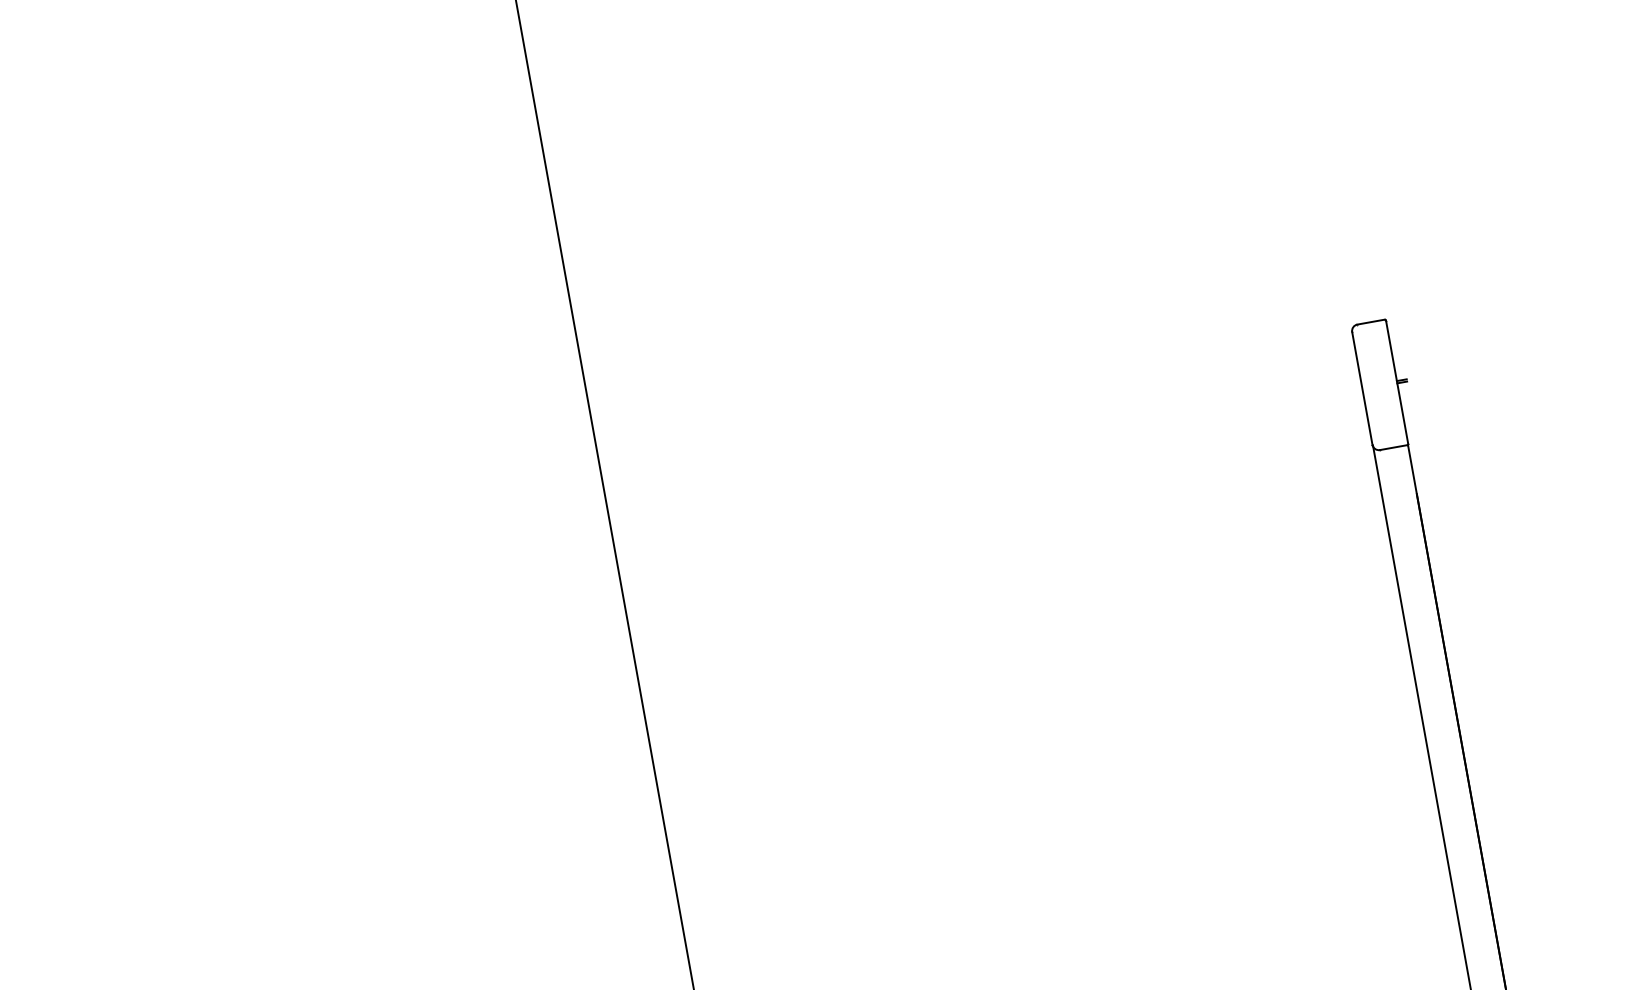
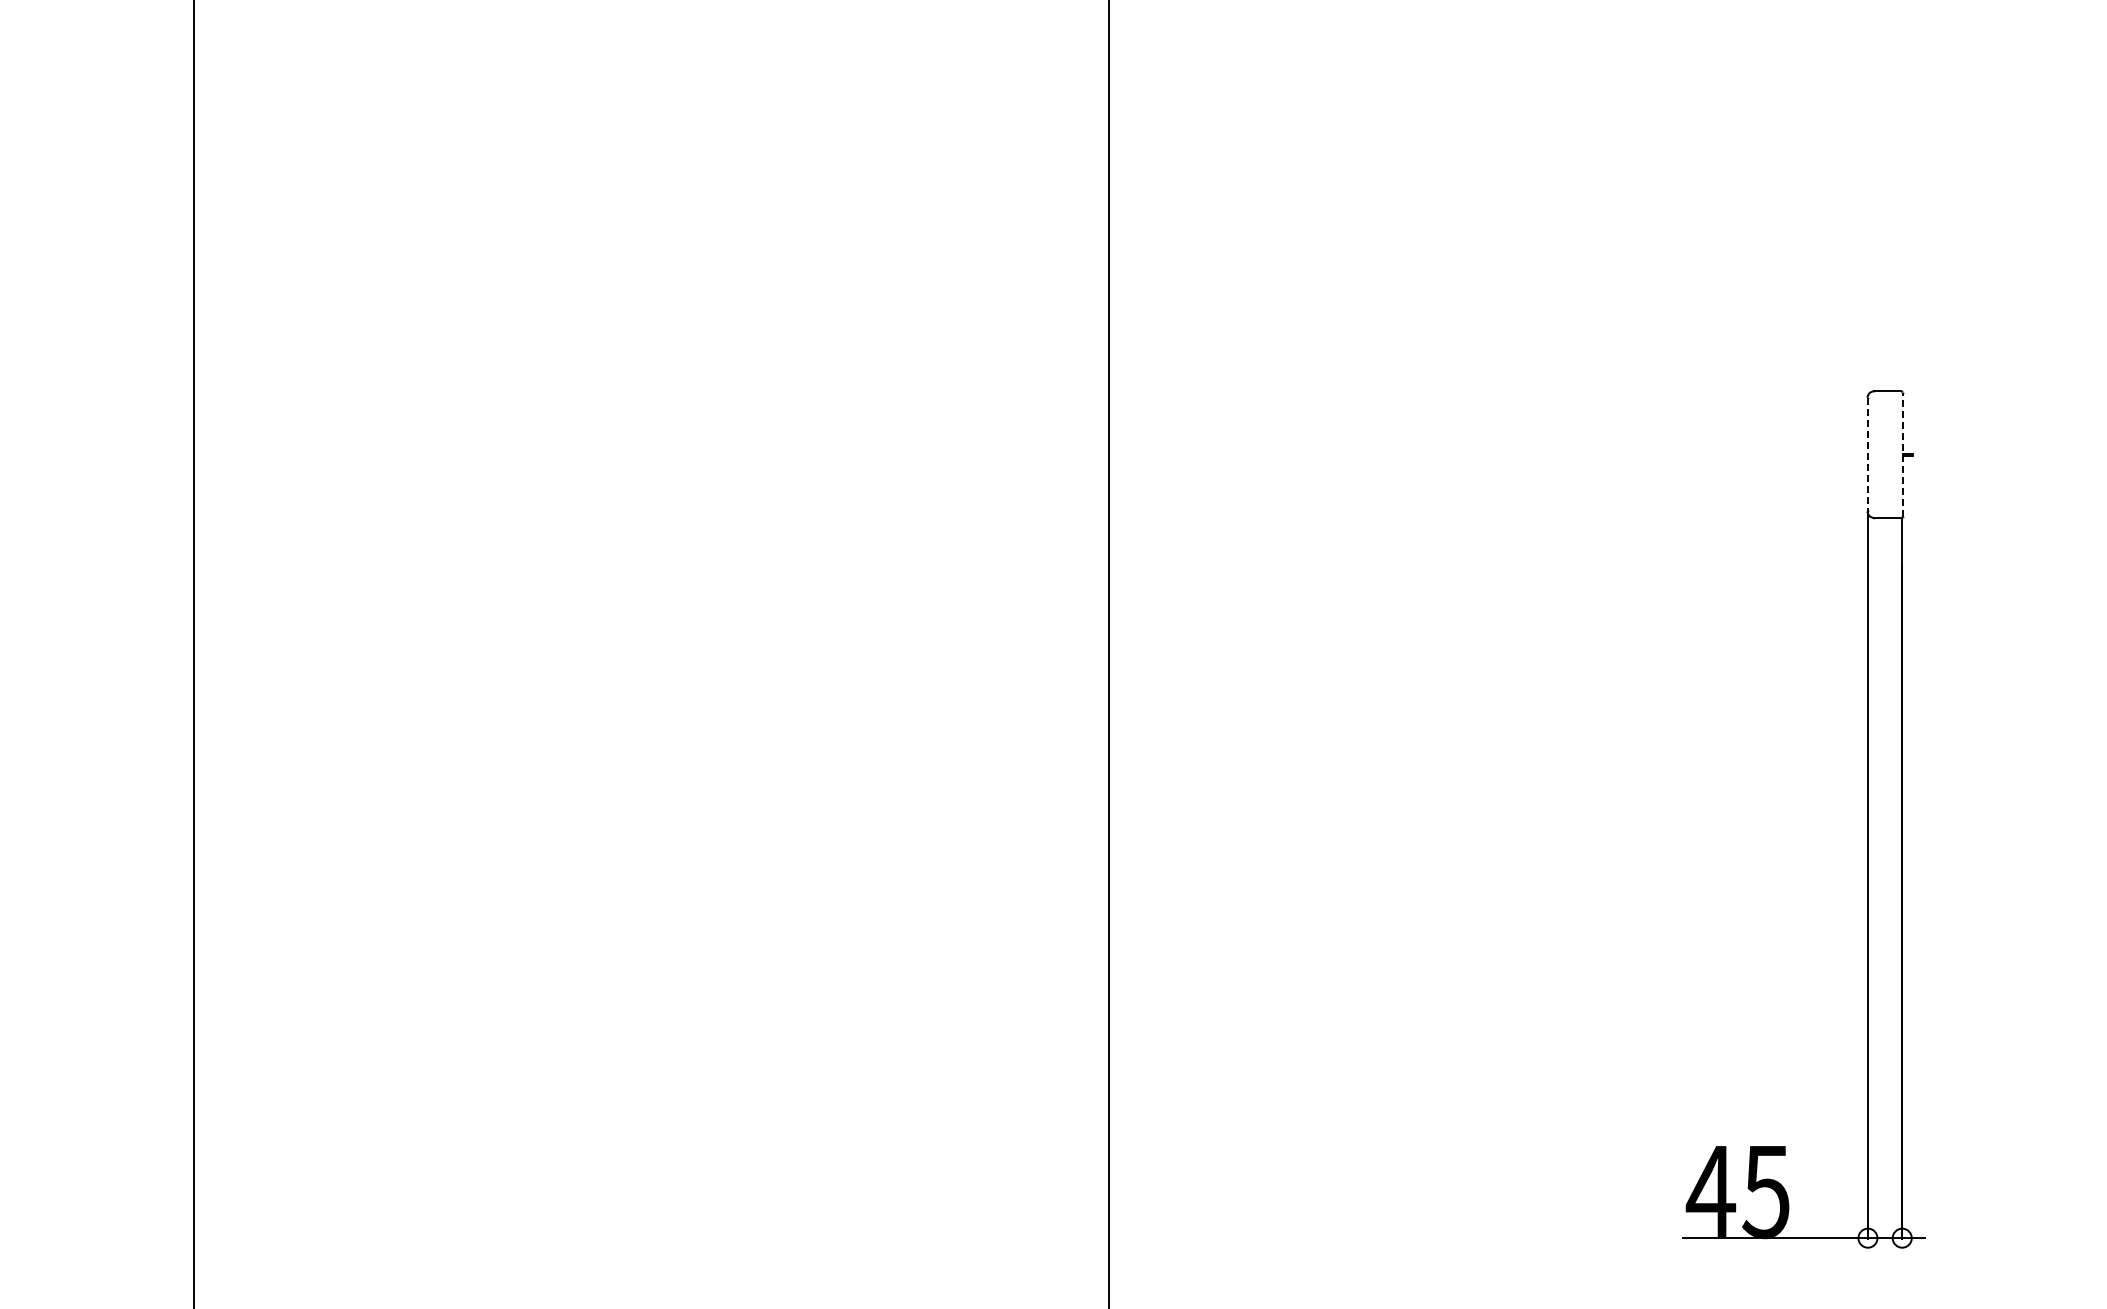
line: (1396, 382) -> (1902, 454), solid -> dashed
line: (1362, 388) -> (1867, 454), solid -> dashed

